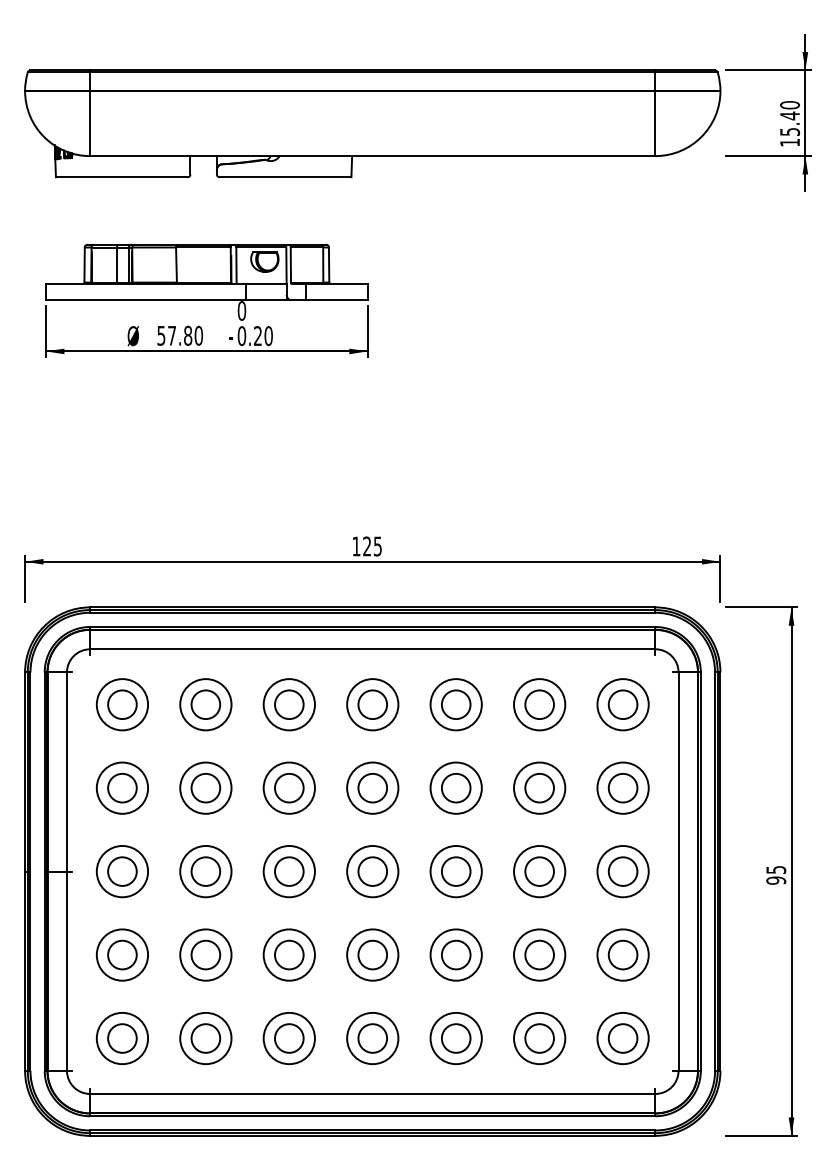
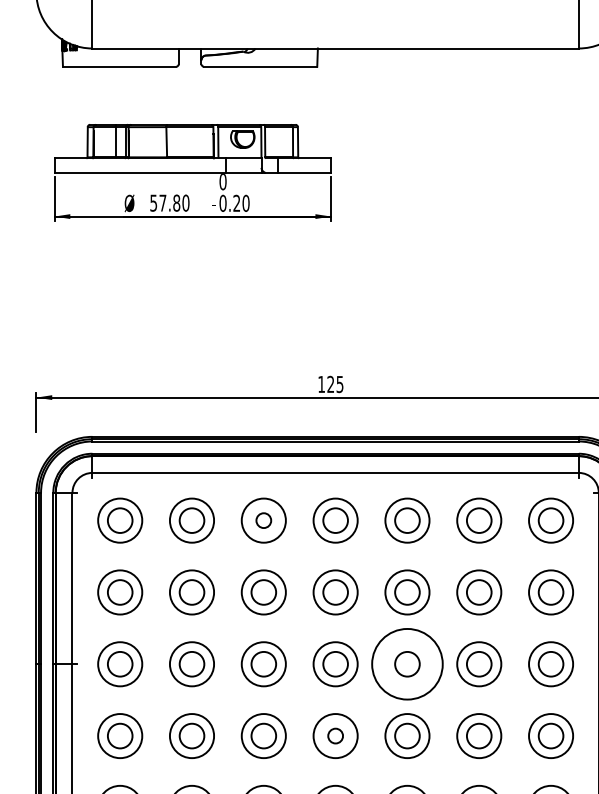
circle: (289, 704) -> (263, 520), size x0.6
circle: (455, 871) -> (406, 664), size x1.6
circle: (372, 954) -> (335, 735), size x0.6

